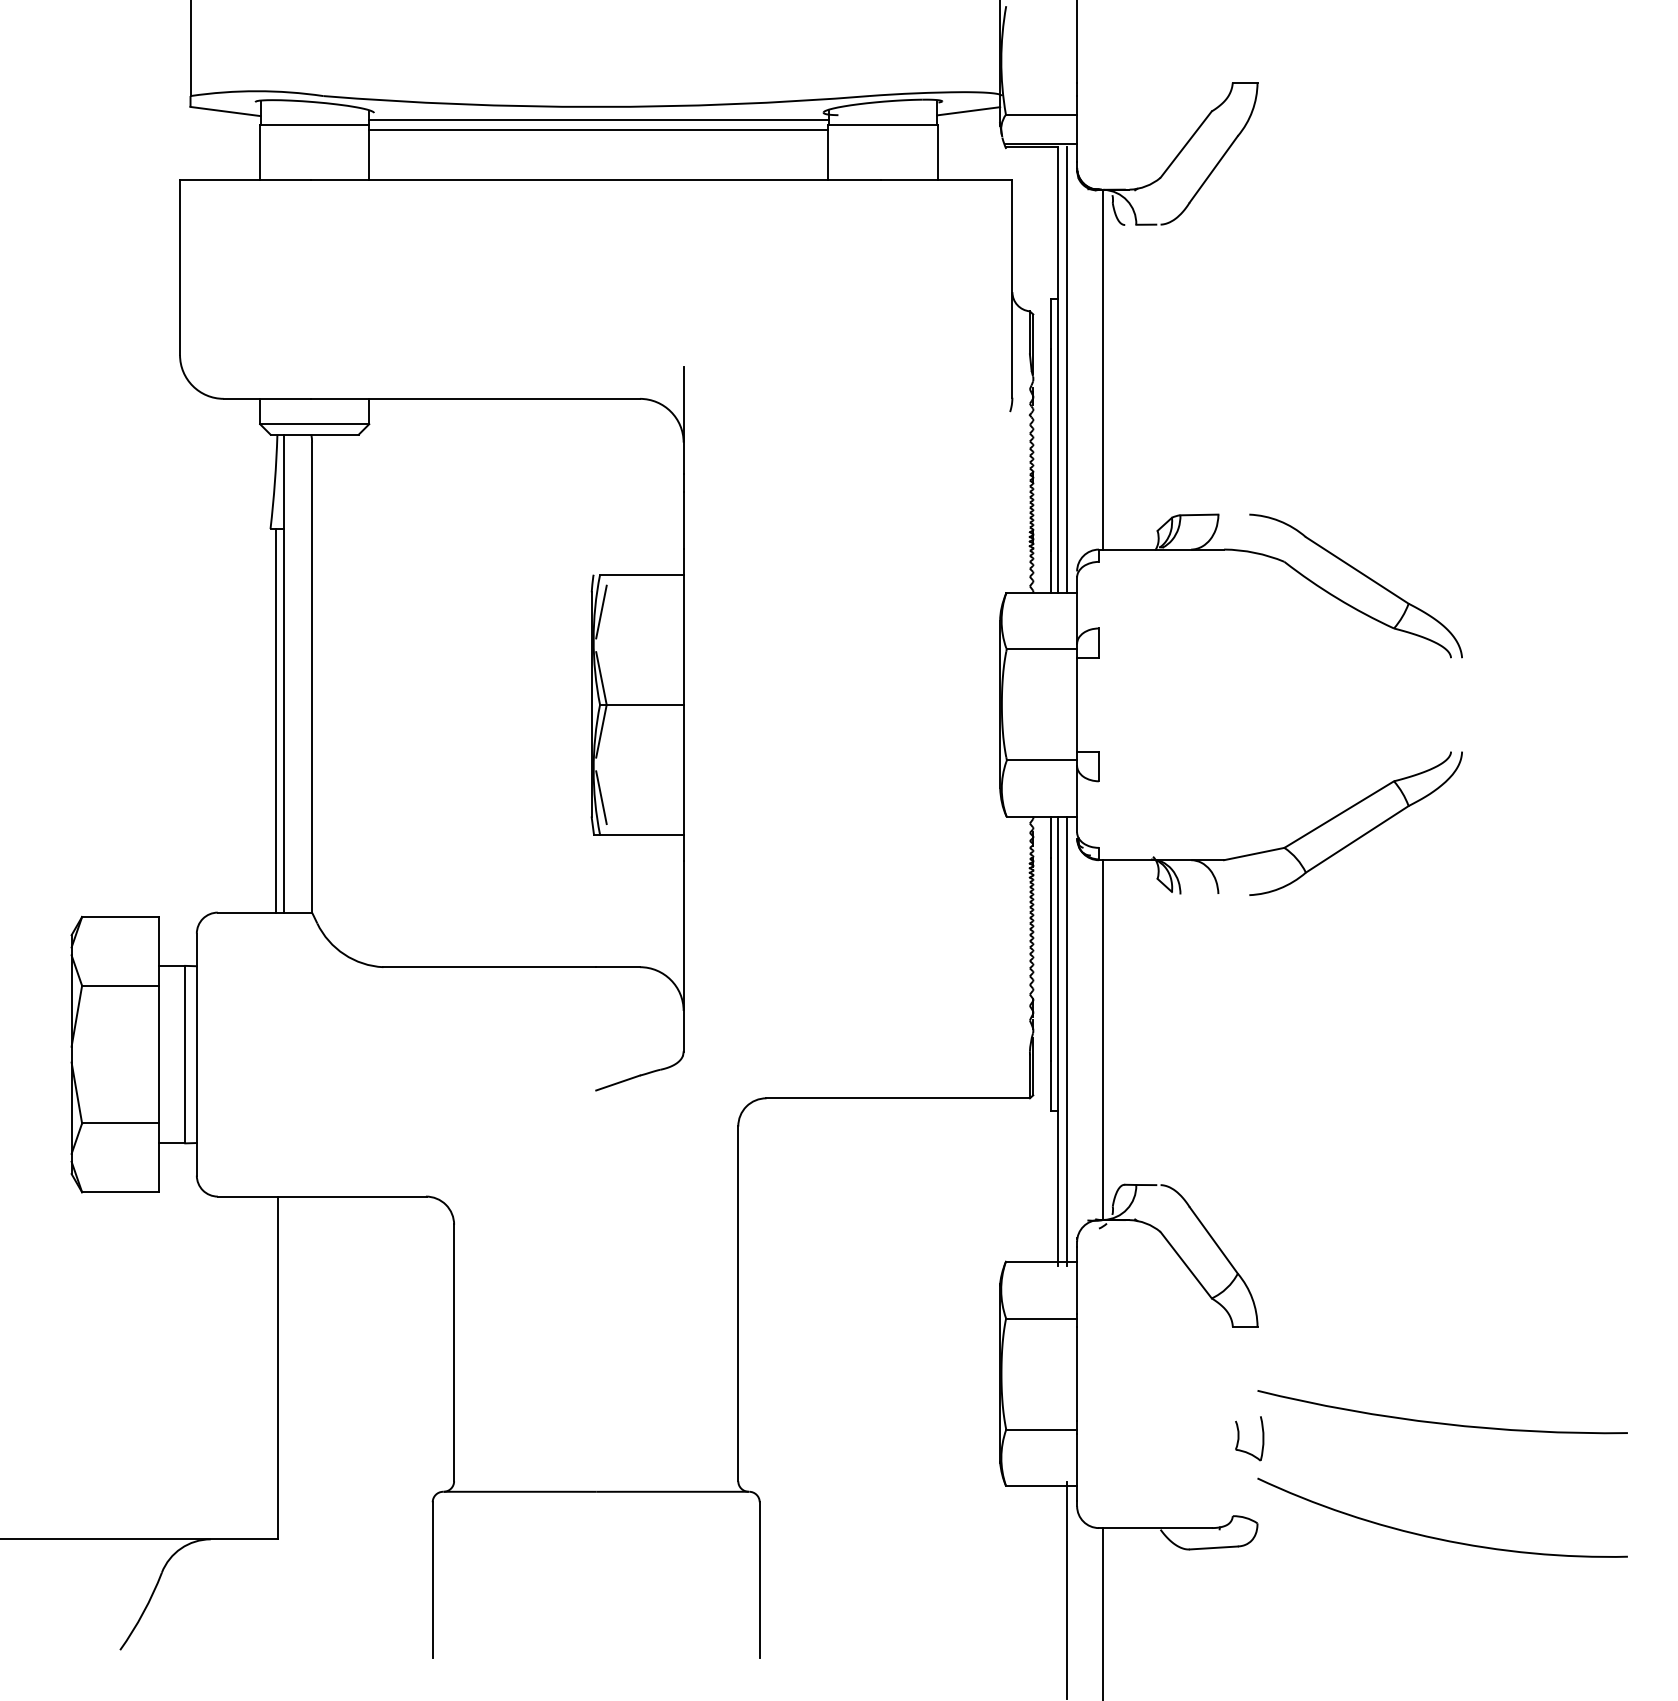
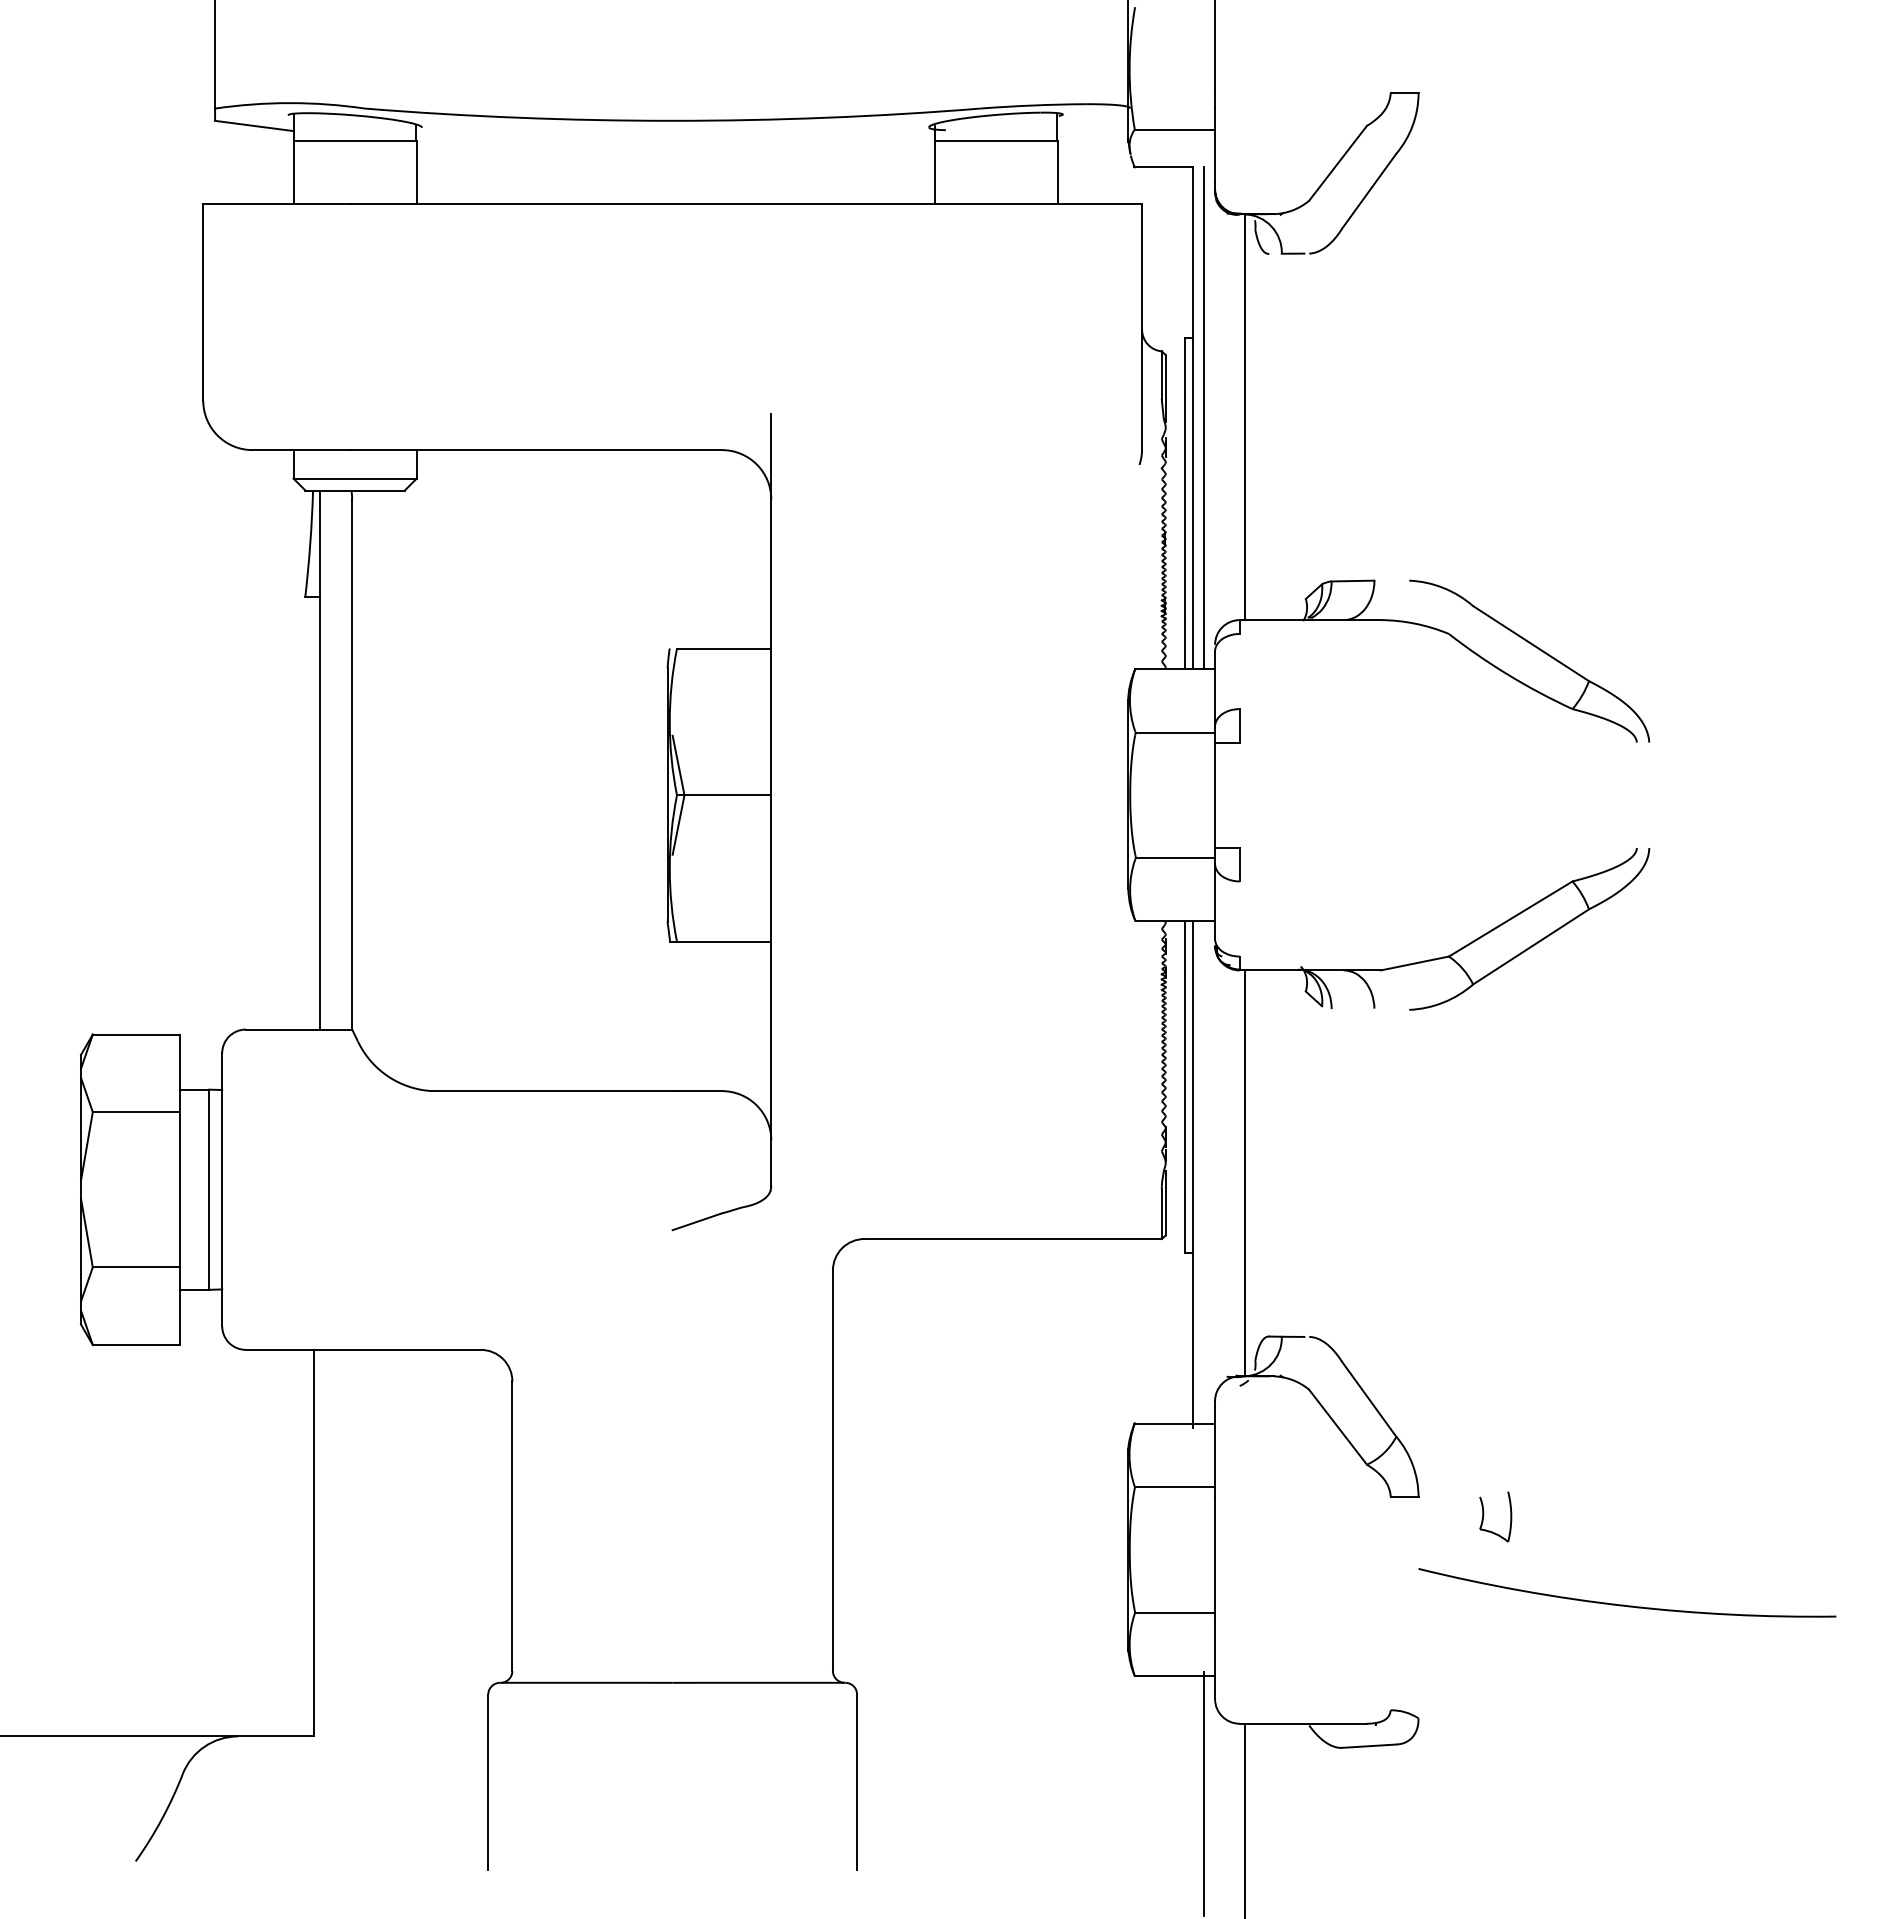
line: (968, 111) -> (1092, 125), removed
line: (598, 119) -> (675, 135), removed
line: (598, 130) -> (675, 147), removed
line: (1041, 143) -> (1174, 162), removed
line: (601, 612) -> (678, 690), removed
line: (276, 720) -> (311, 812), removed
line: (601, 797) -> (678, 899), removed
line: (1067, 1041) -> (1204, 1174), removed
part: (1239, 1437) -> (1484, 1515), moved
arc: (1437, 1537) -> (1621, 1734), removed

